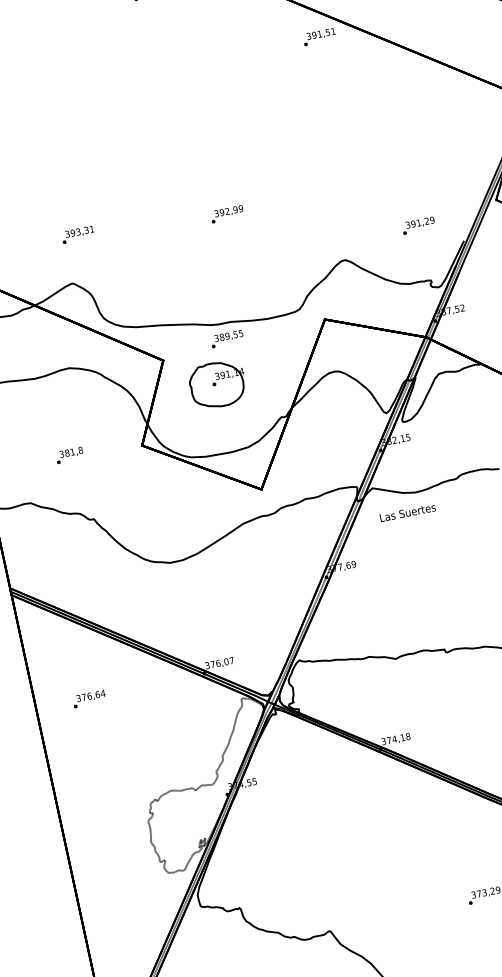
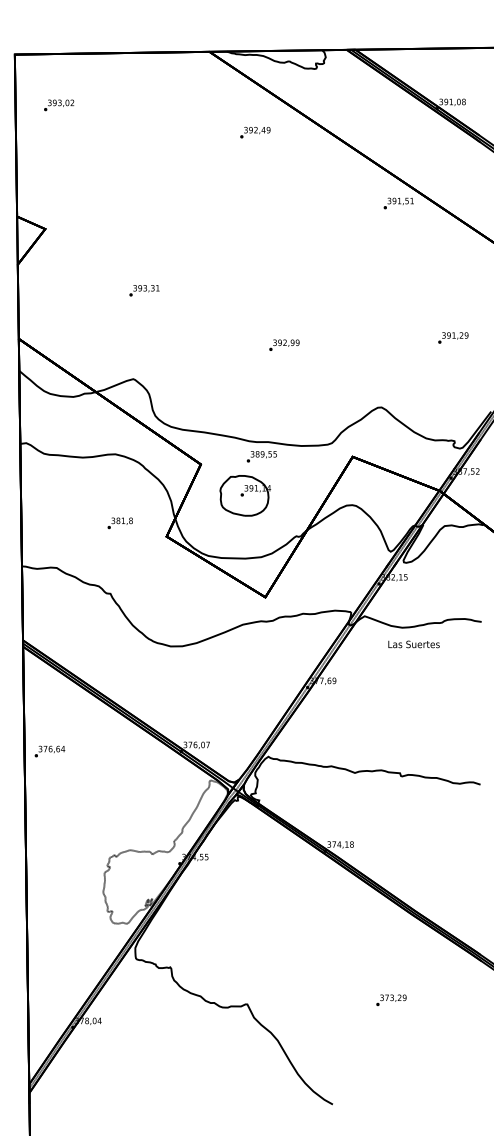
text: (418, 225) -> (453, 337), moved
text: (78, 234) -> (144, 290), moved
text: (68, 455) -> (119, 523), moved
text: (407, 512) -> (413, 644), moved
text: (88, 699) -> (49, 751), moved

